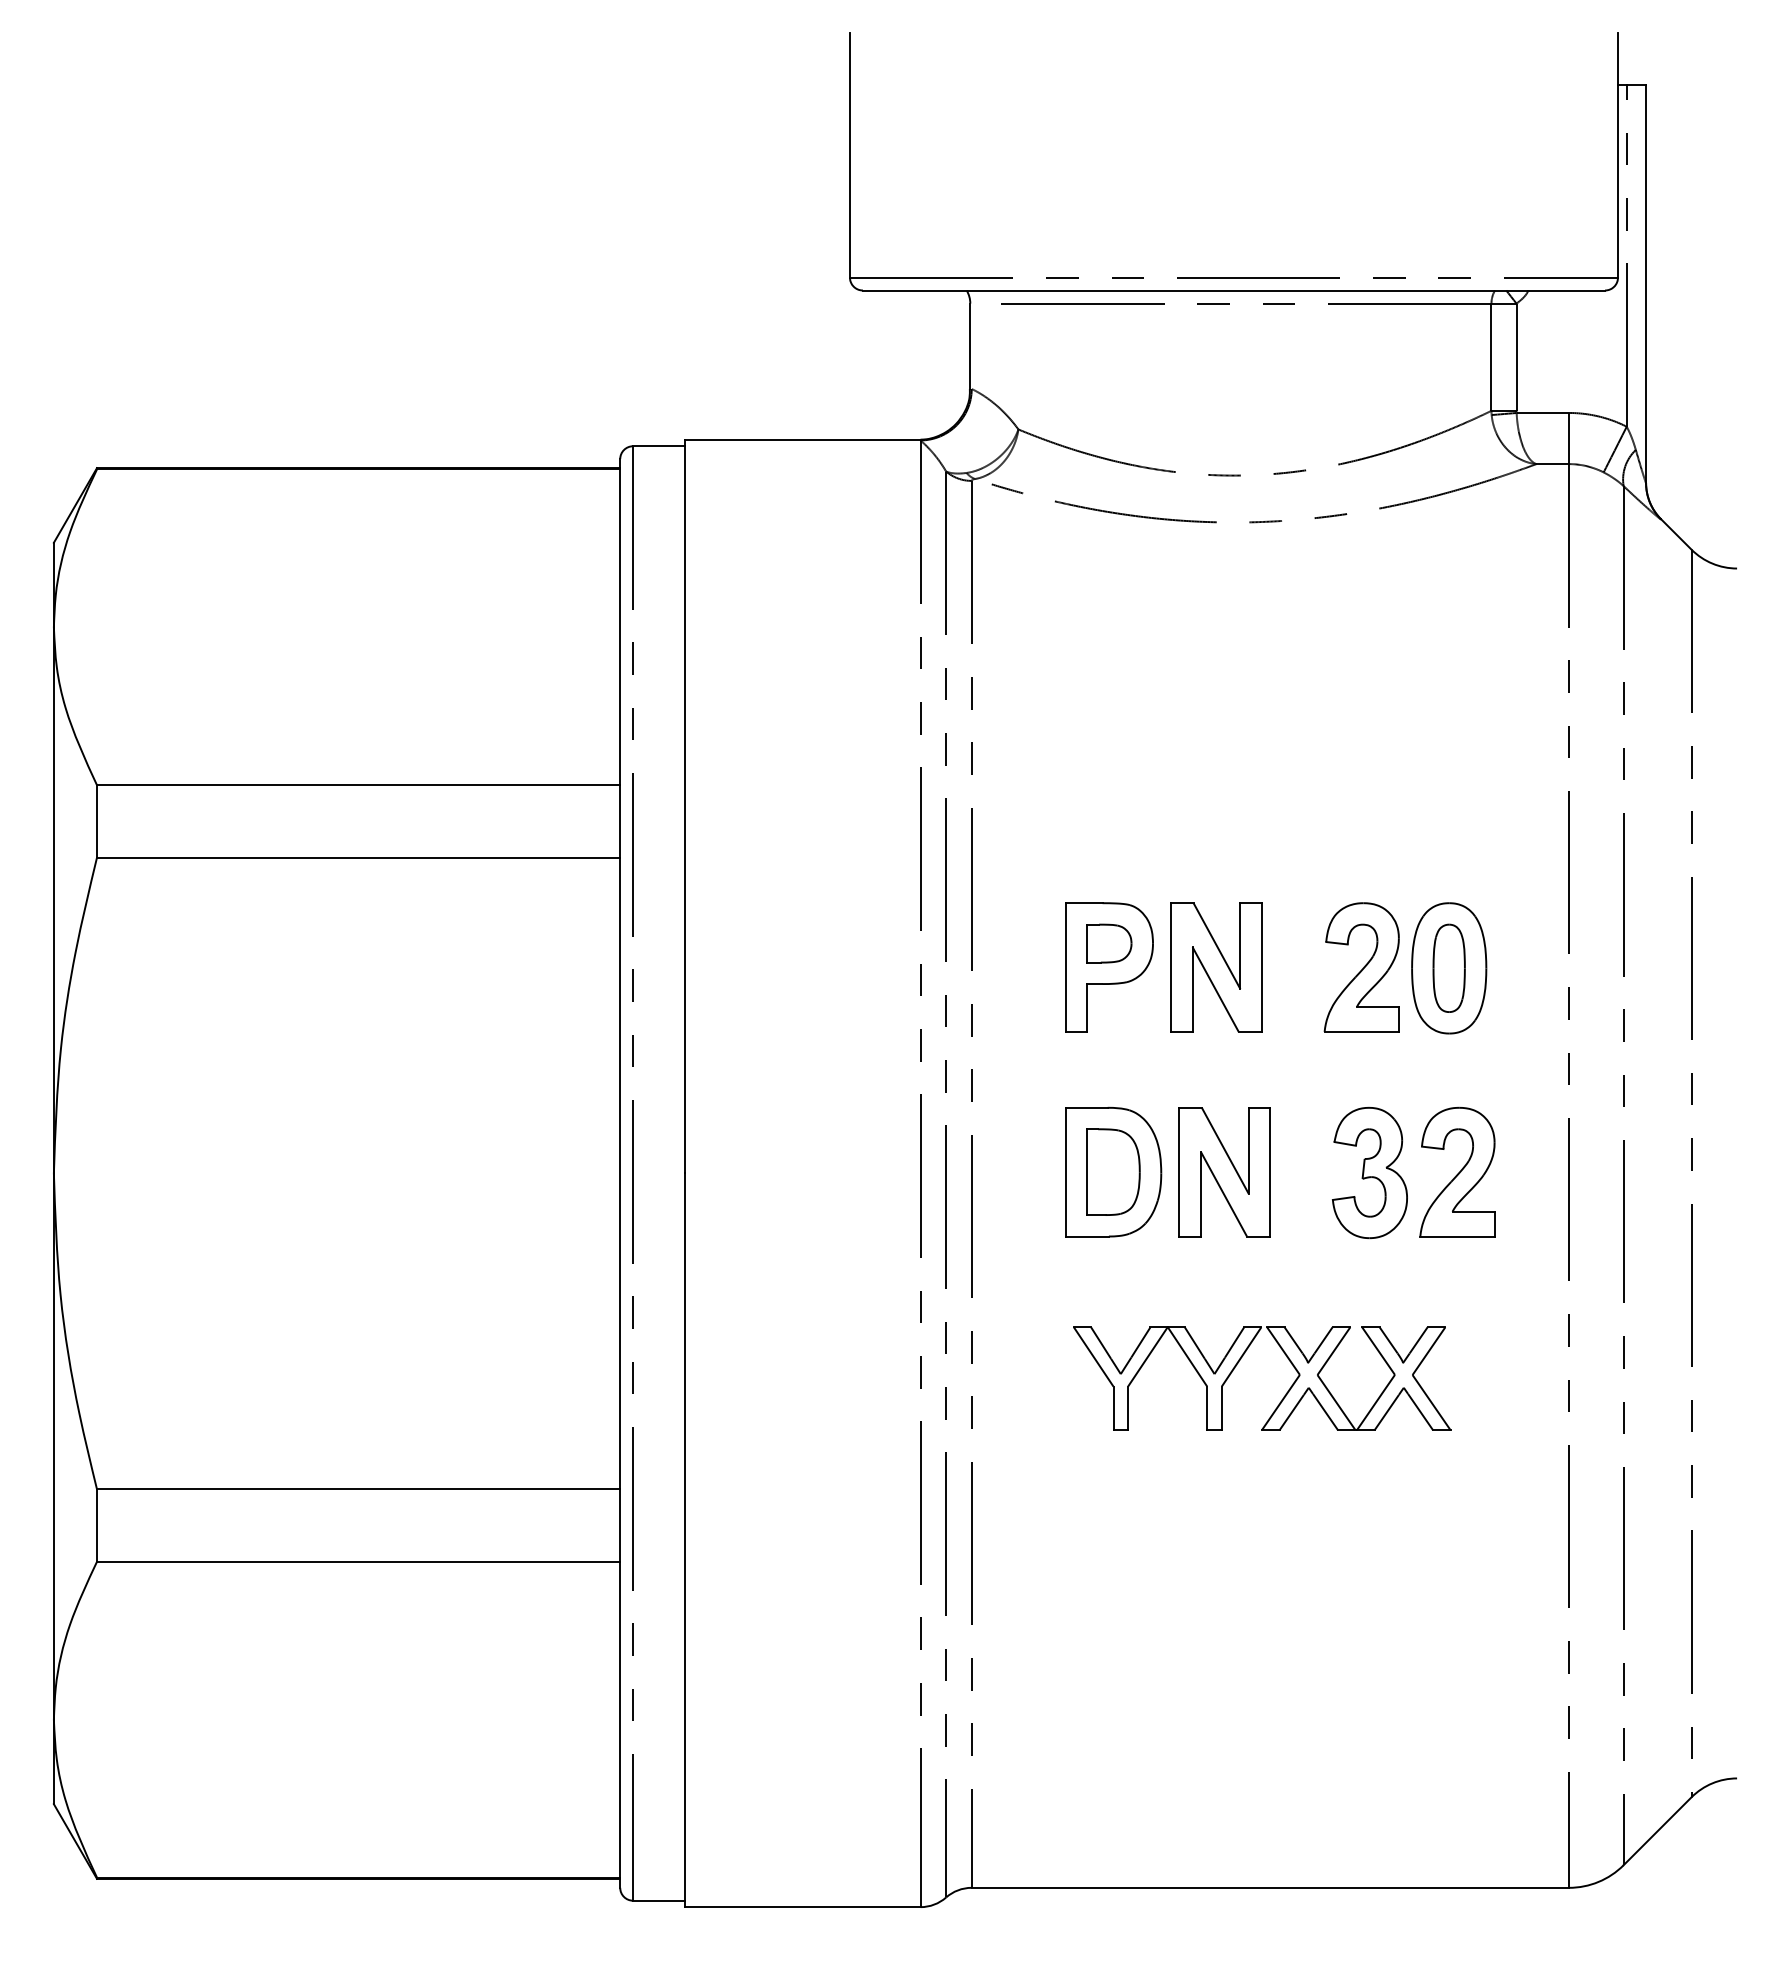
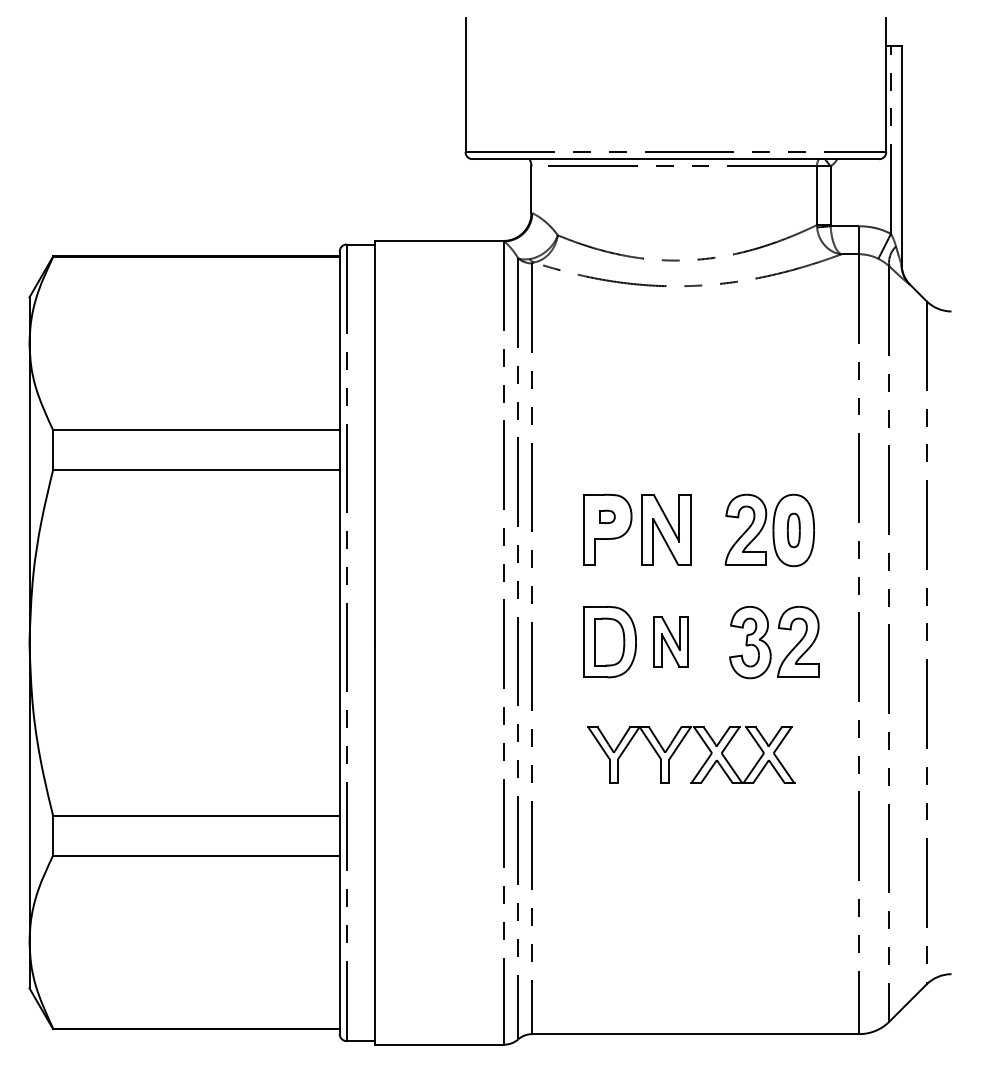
part: (1109, 942) -> (607, 516), size x0.6
part: (1448, 968) -> (793, 530), size x0.7
part: (1224, 1171) -> (670, 641), size x0.7

